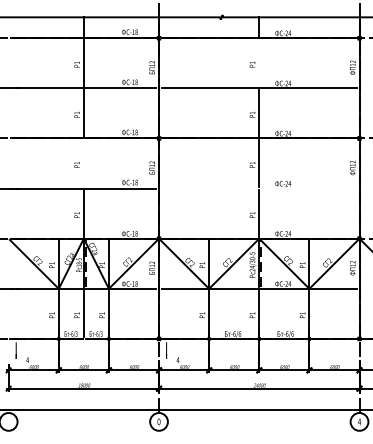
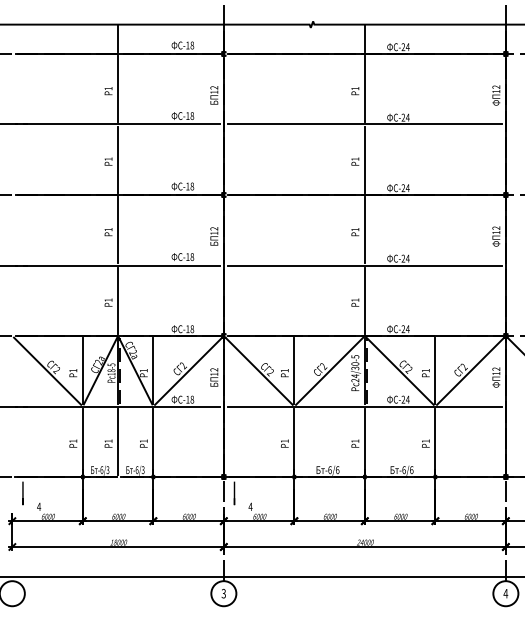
line: (259, 63) -> (364, 89), added
line: (84, 163) -> (118, 230), added
line: (259, 188) -> (364, 265), added
text: (158, 421) -> (223, 593), 0 -> 3

